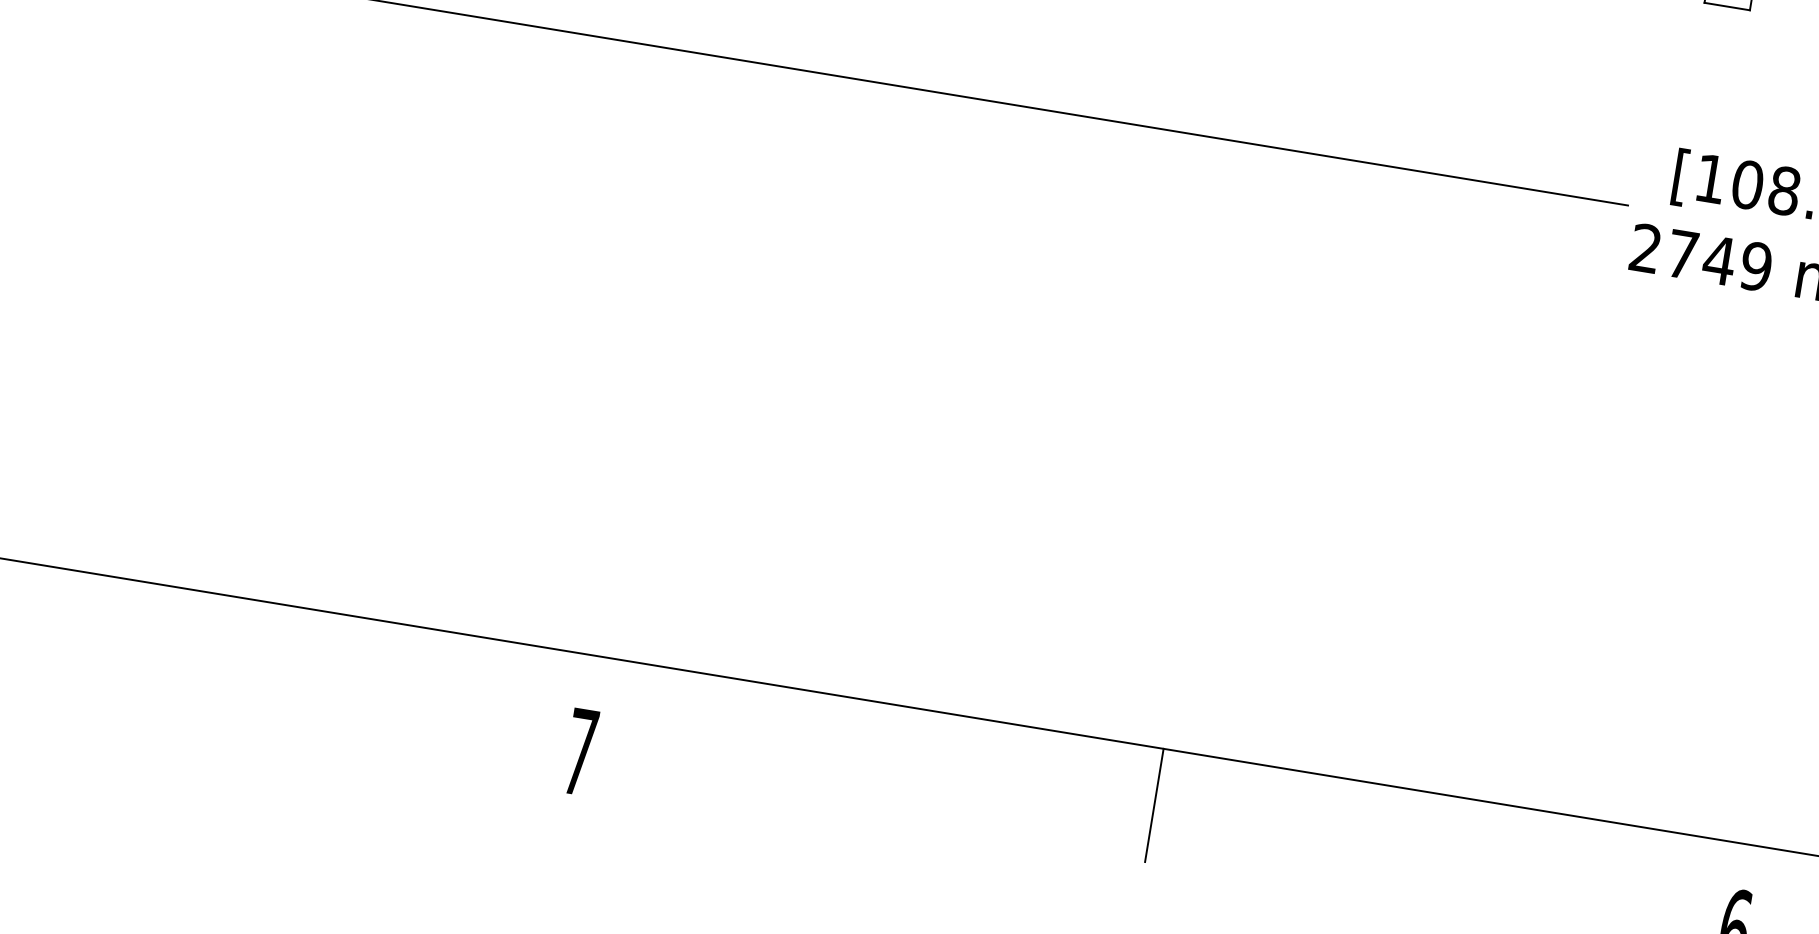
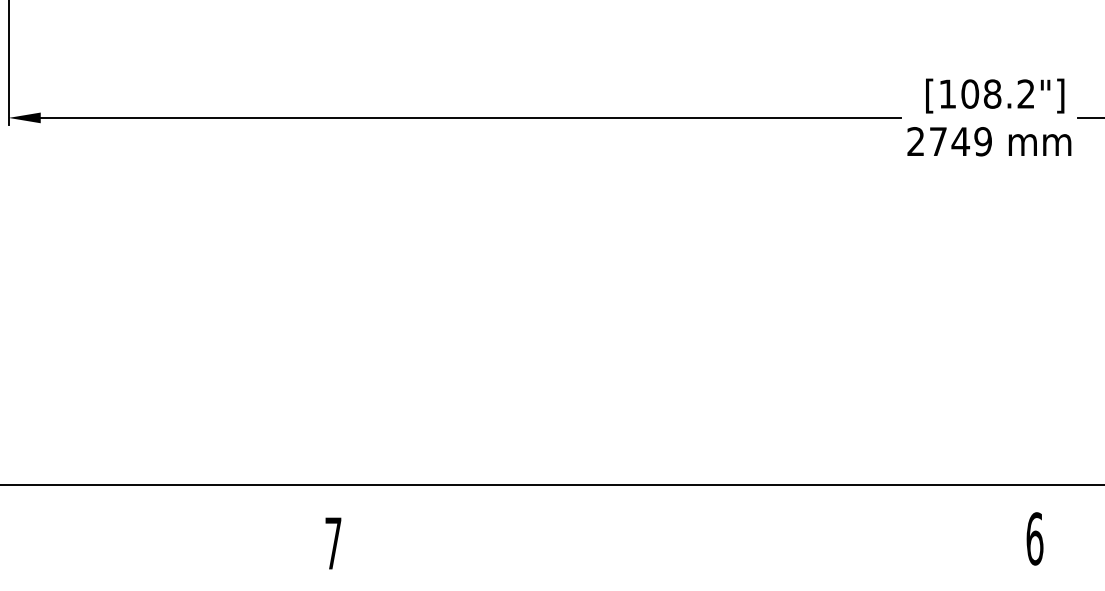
line: (1154, 805) -> (678, 519), removed

